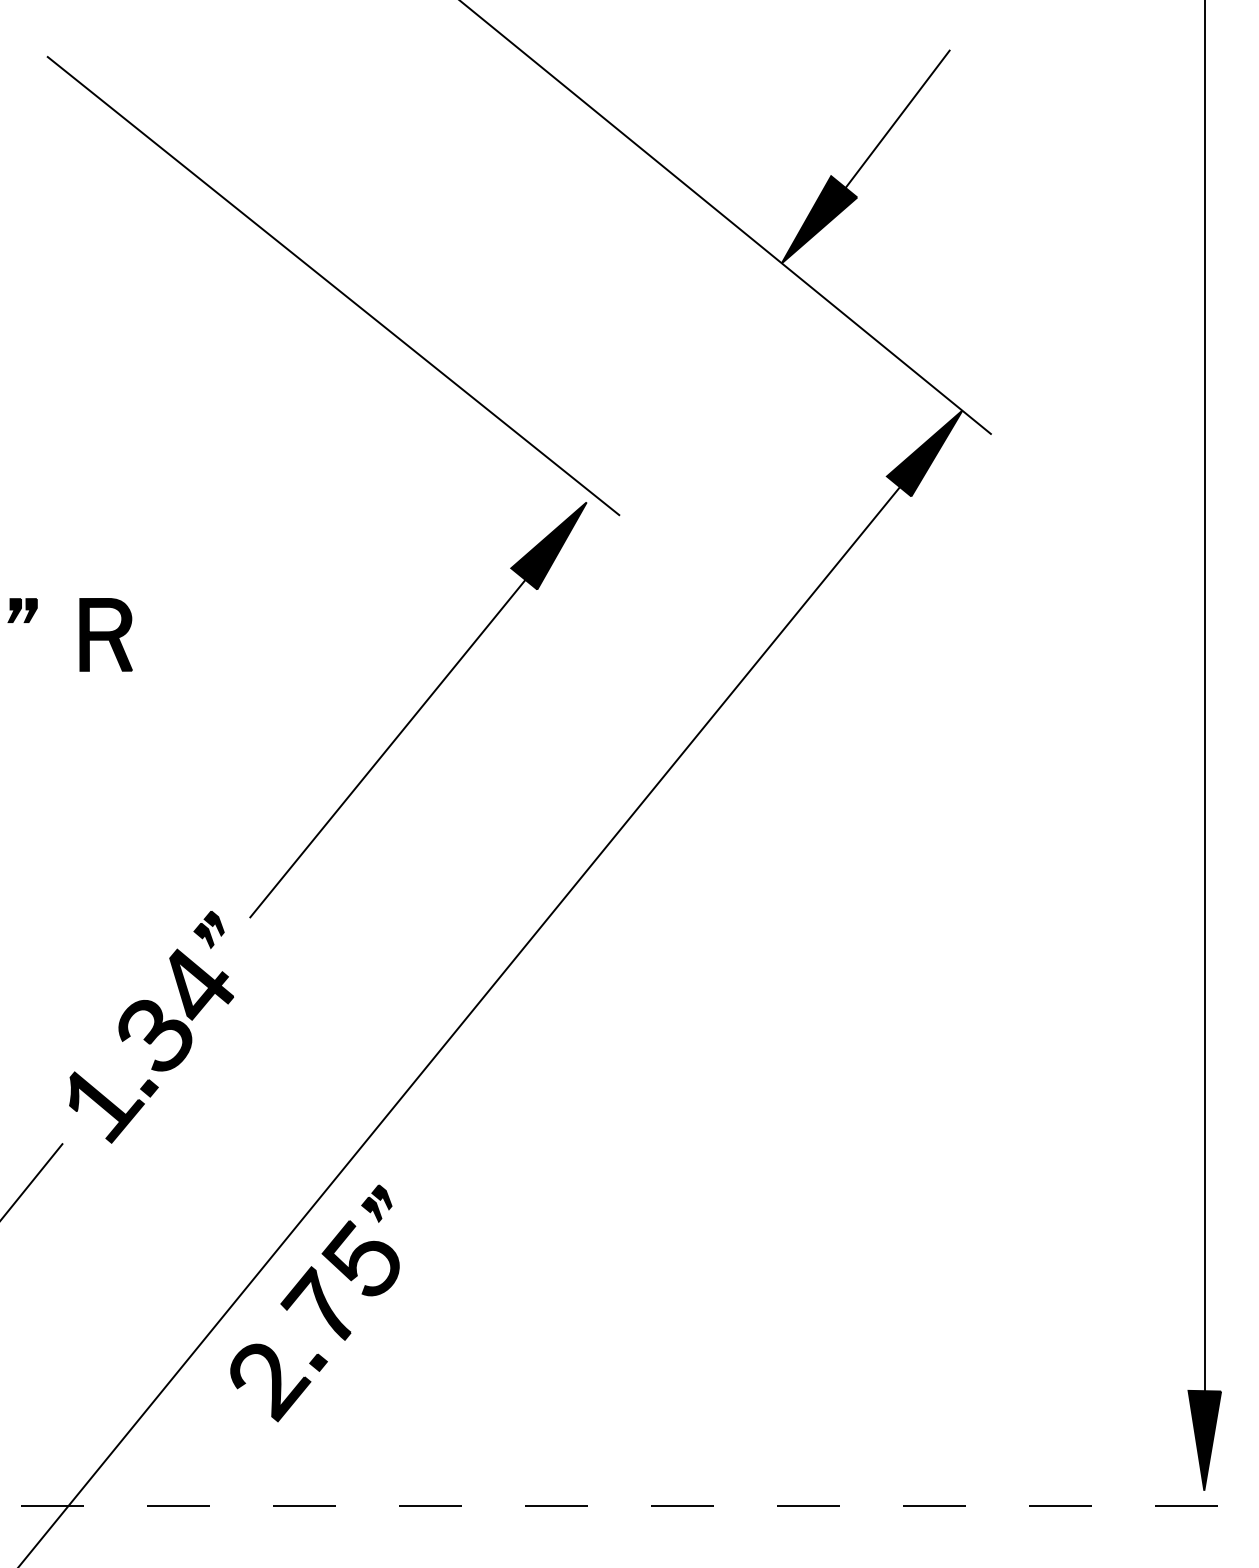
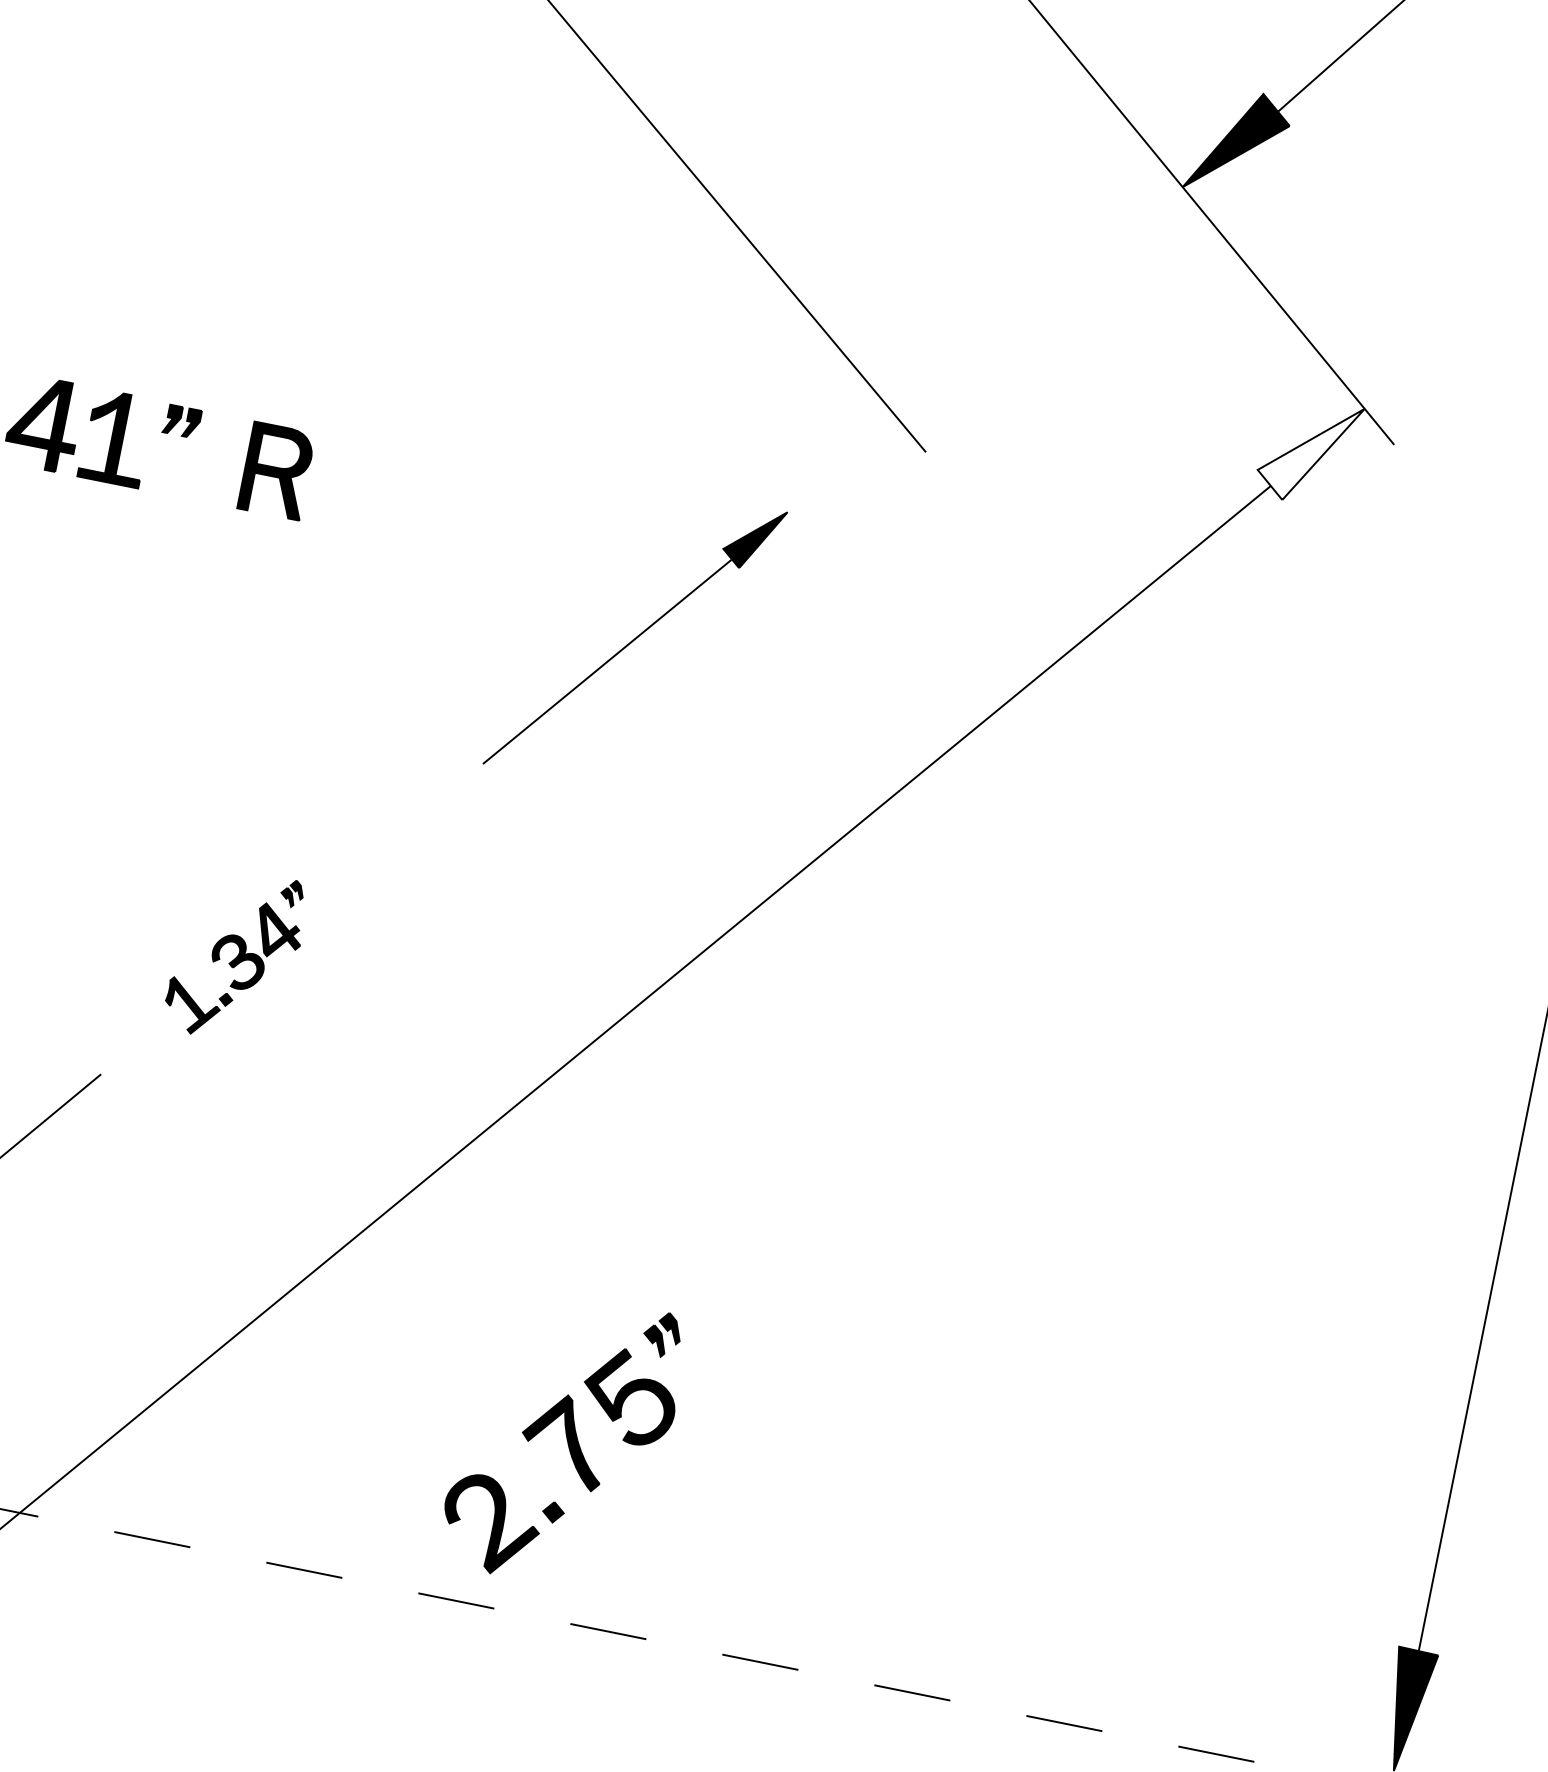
fill: (924, 453) -> (1308, 451), removed
part: (418, 710) -> (635, 638), size x0.6
part: (151, 1027) -> (236, 955), size x0.6
part: (314, 1303) -> (562, 1440), moved

